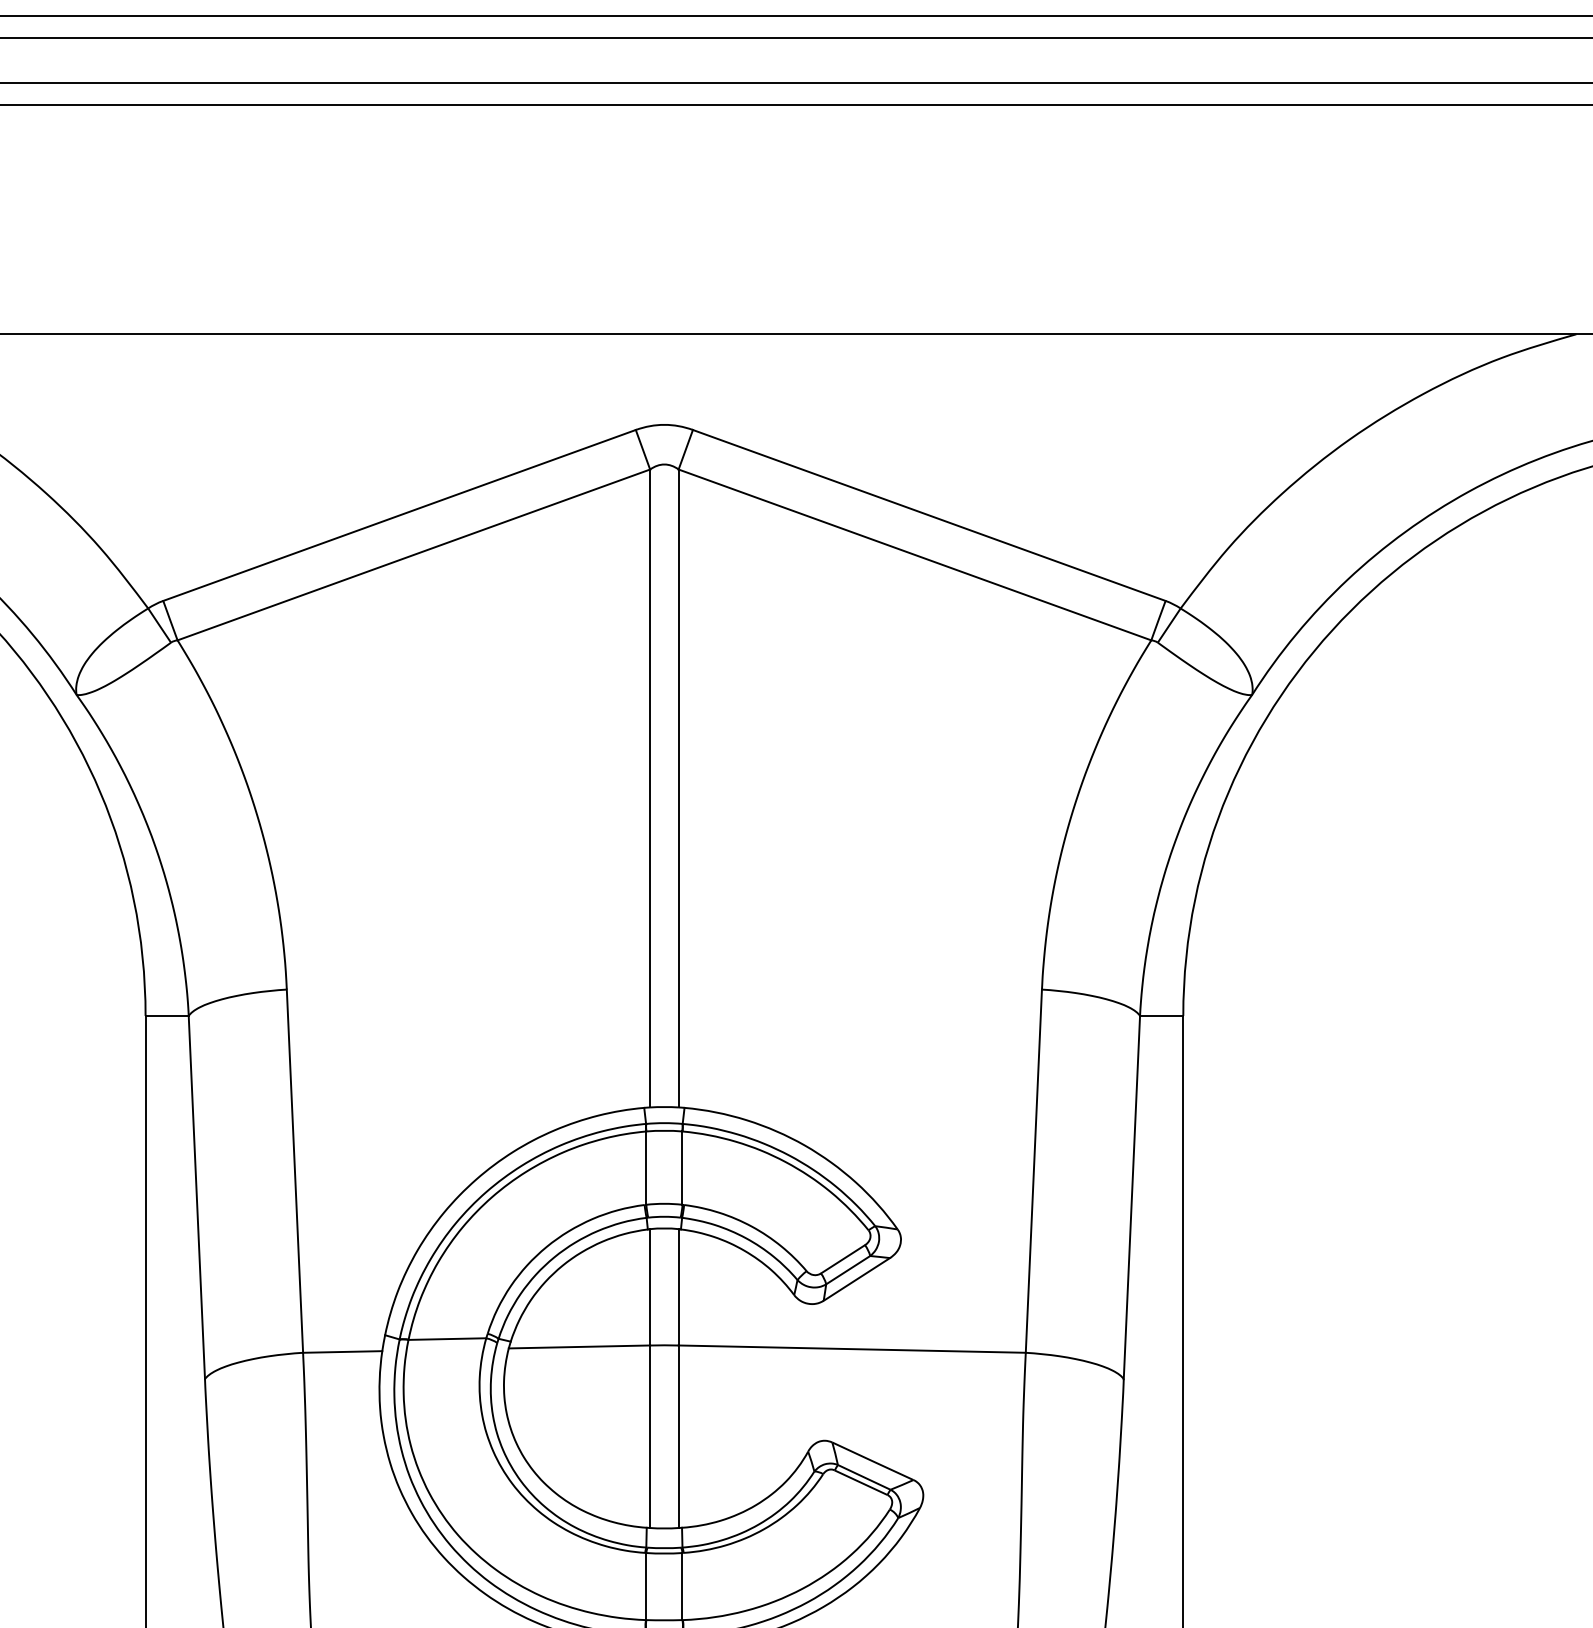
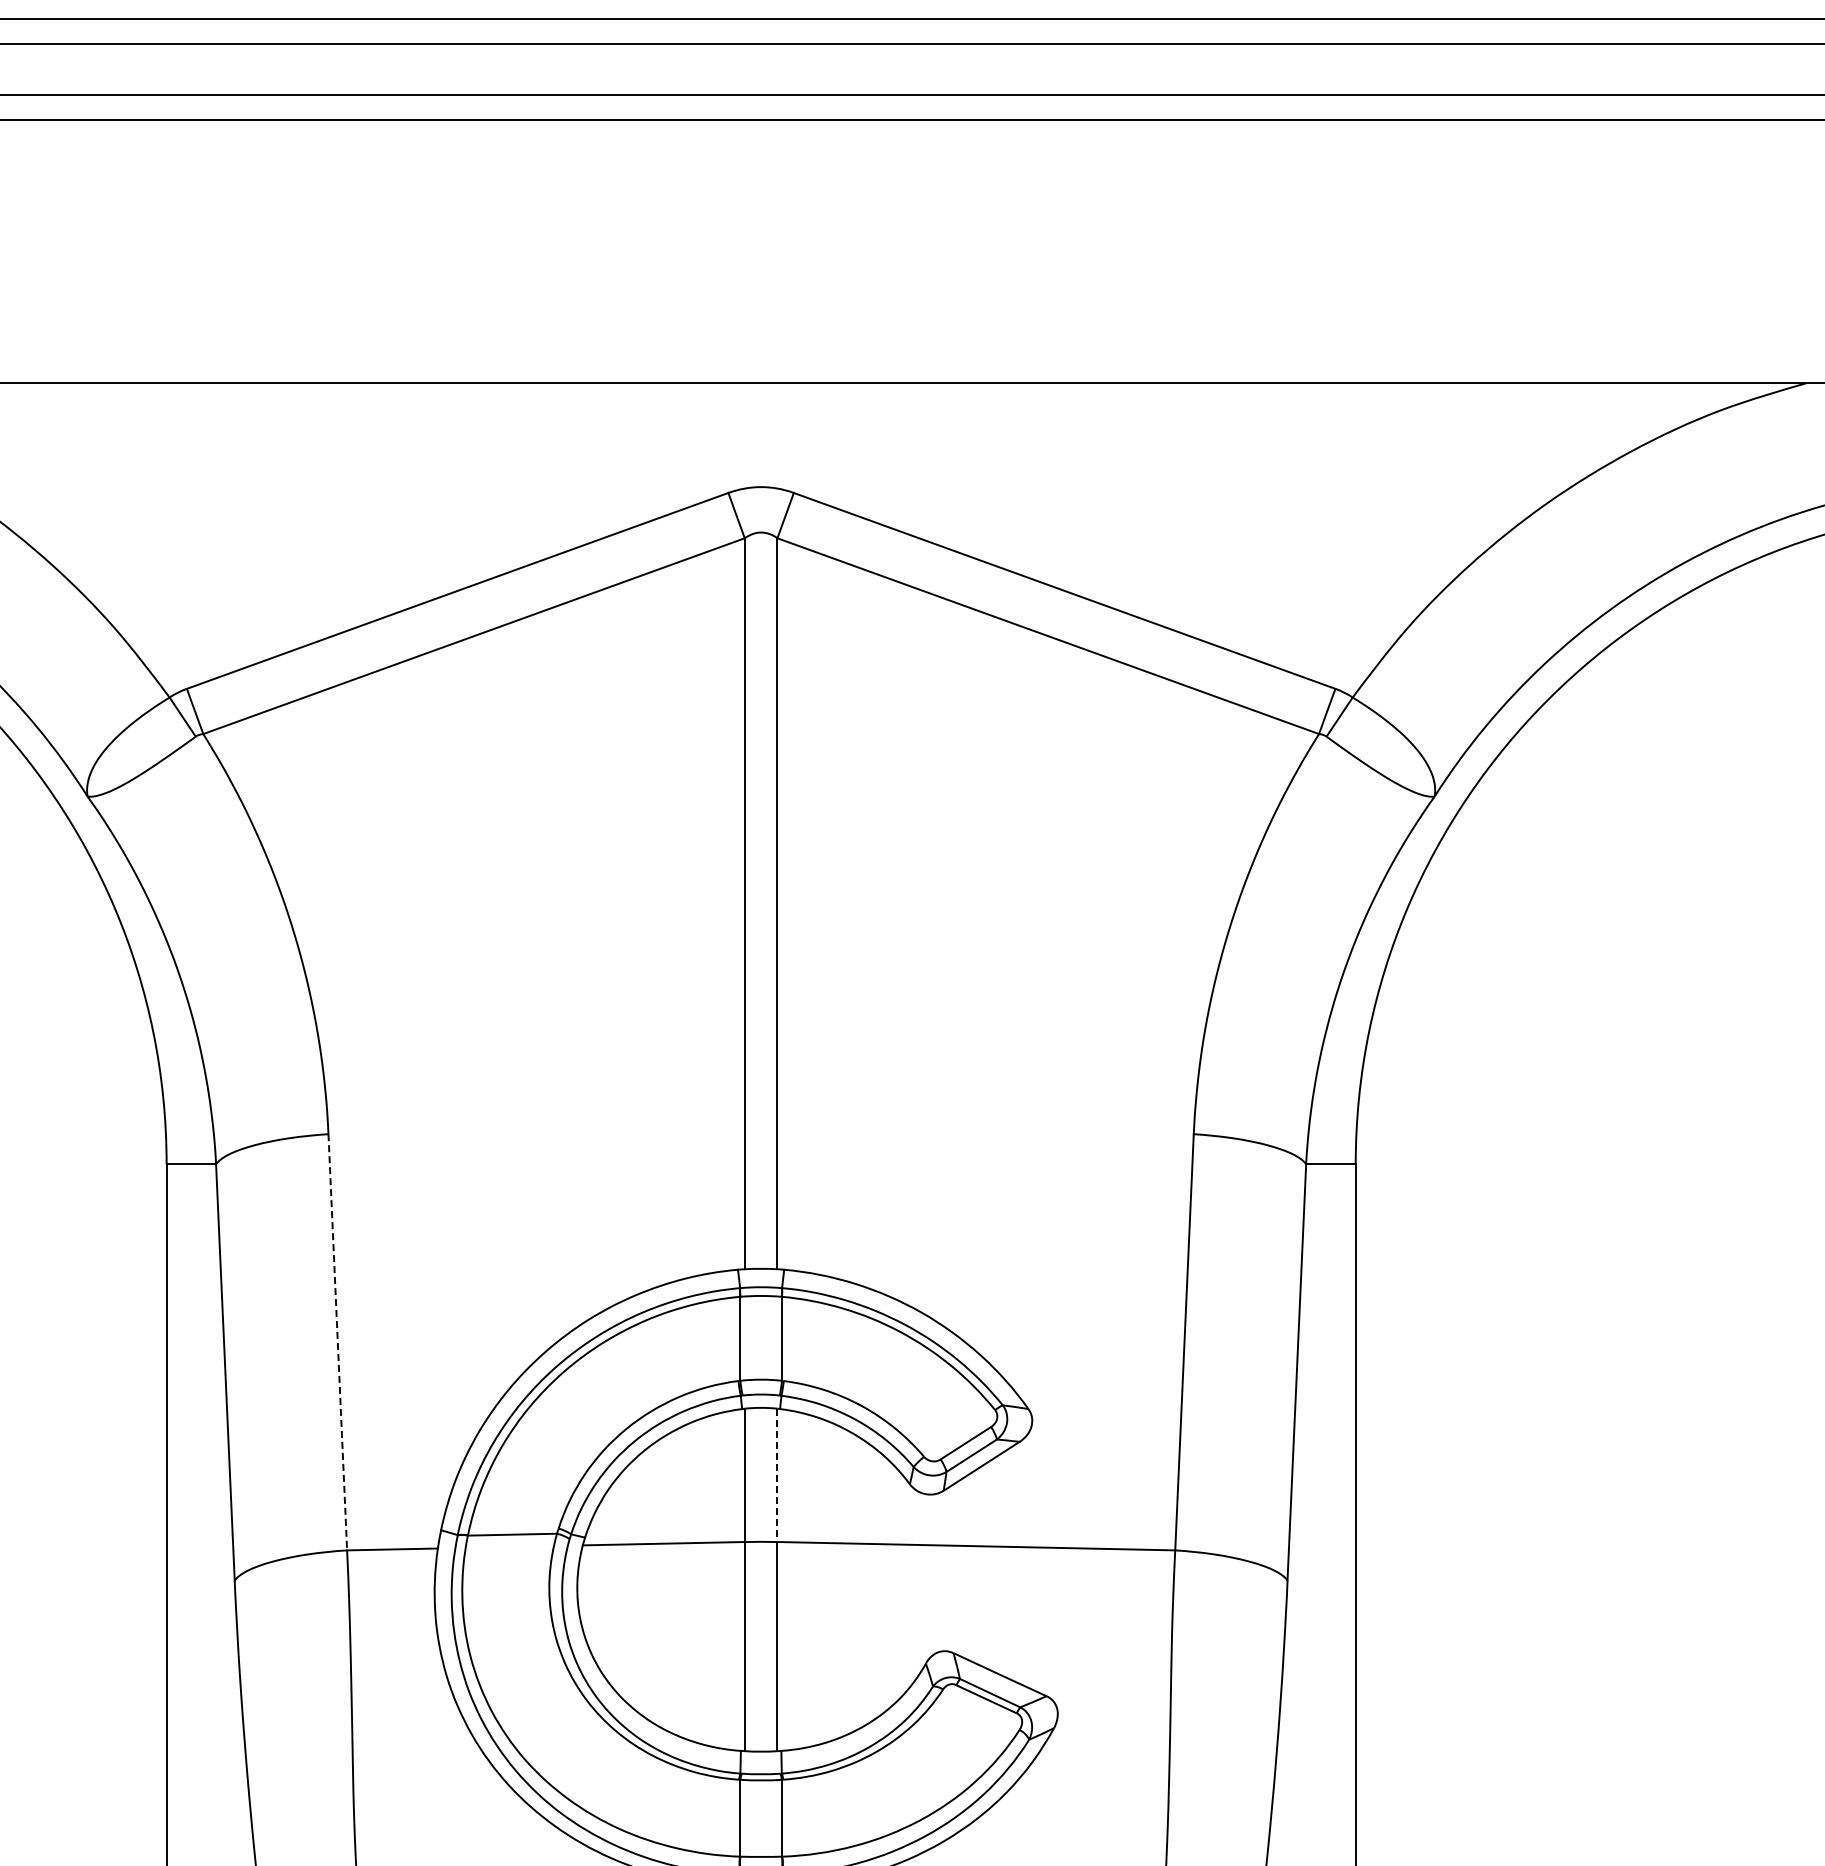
line: (294, 1171) -> (337, 1342), solid -> dashed
line: (678, 1287) -> (777, 1475), solid -> dashed

